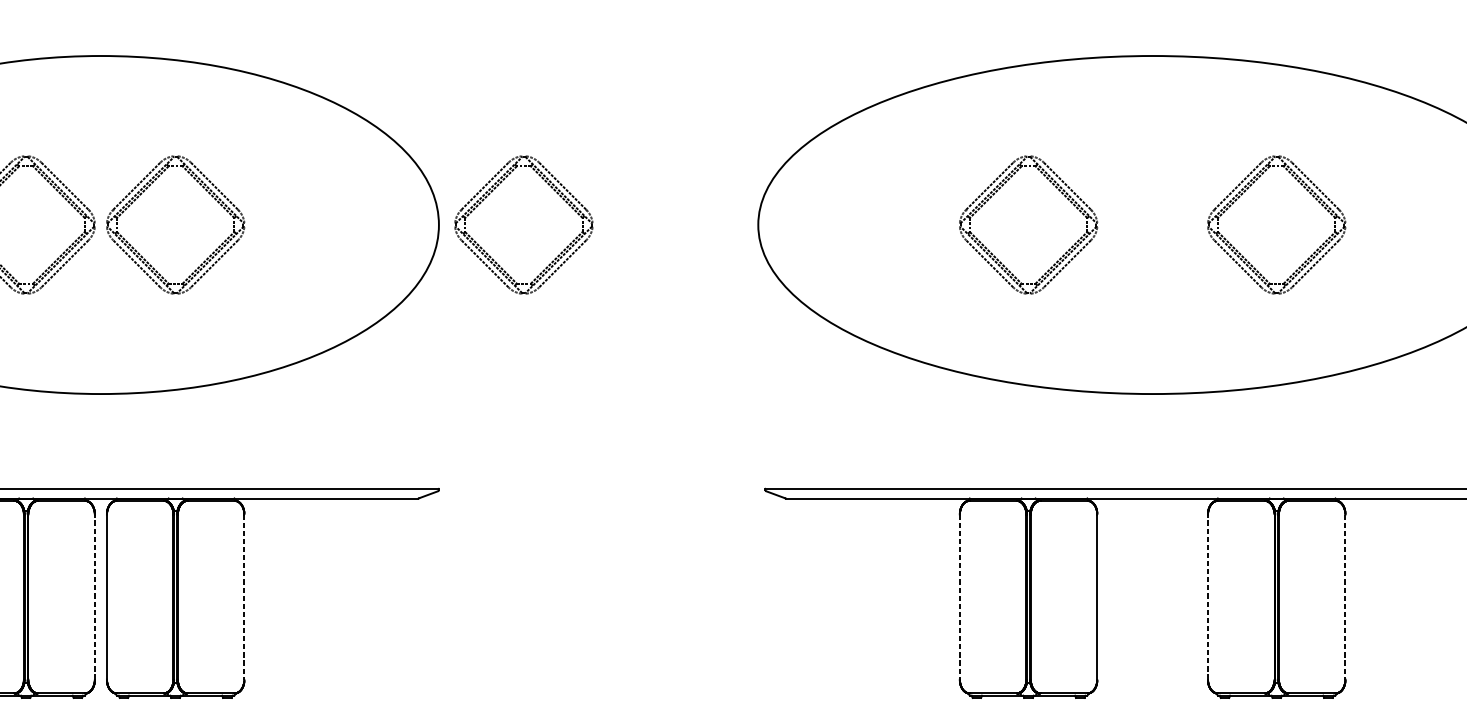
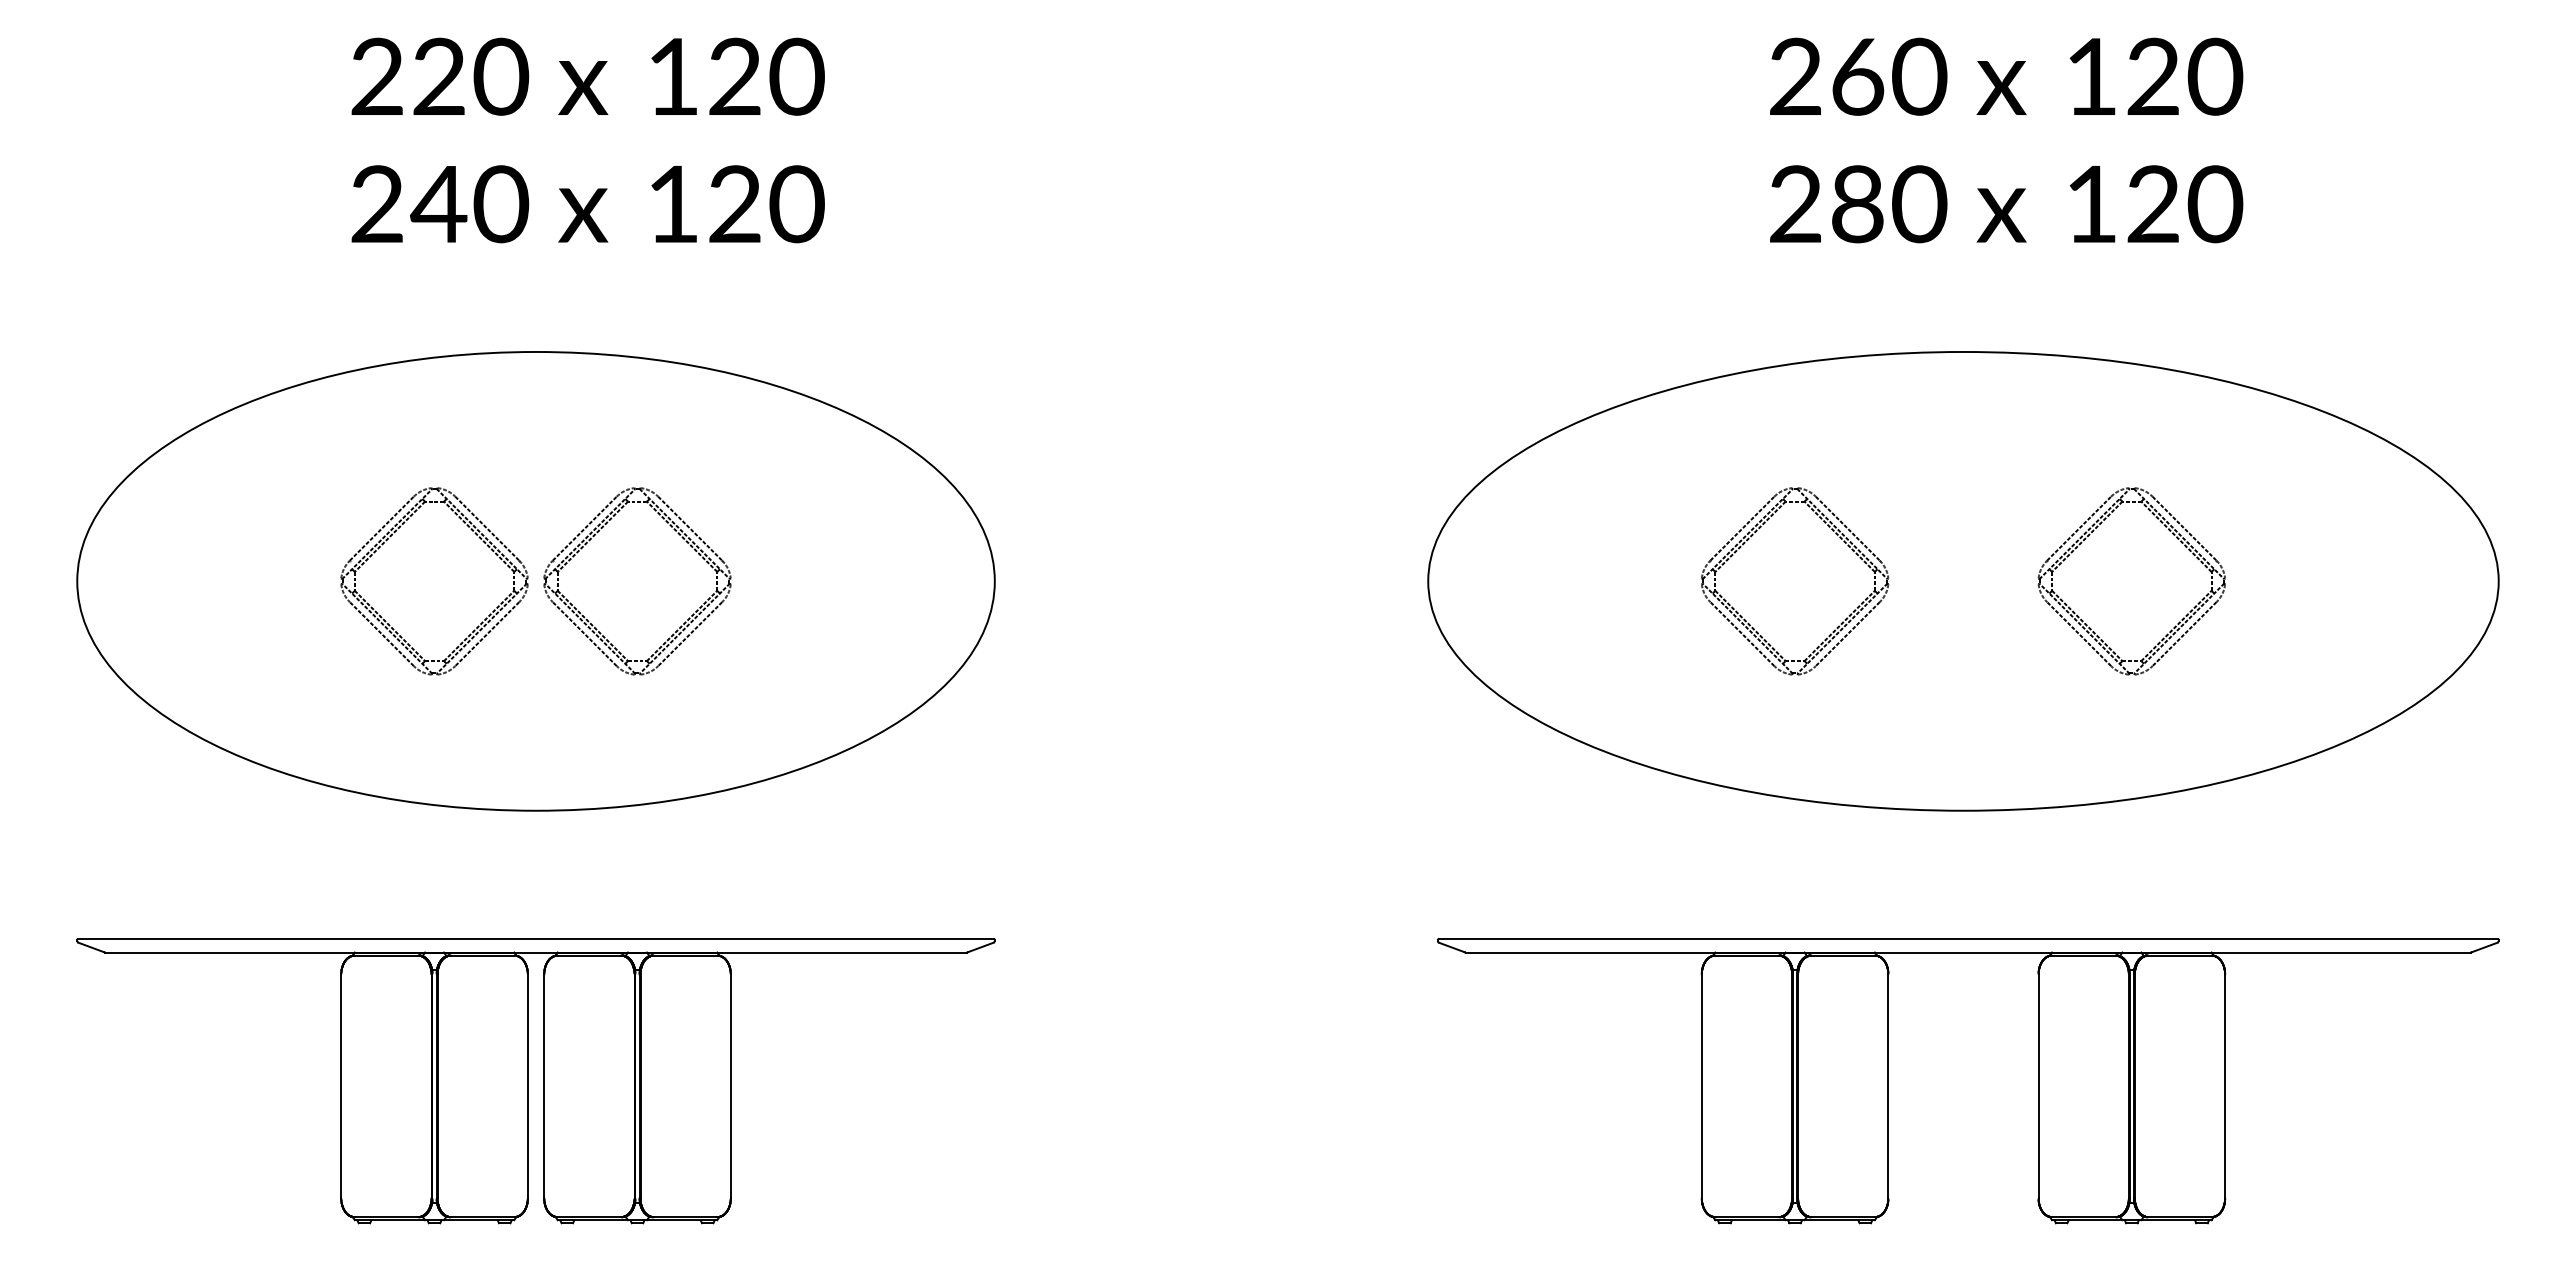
part: (555, 257) -> (1153, 625), removed
line: (94, 596) -> (527, 1085), dashed -> solid
line: (1207, 596) -> (2038, 1085), dashed -> solid
line: (244, 597) -> (730, 1086), dashed -> solid
line: (959, 597) -> (1701, 1086), dashed -> solid
line: (1345, 597) -> (2225, 1086), dashed -> solid

